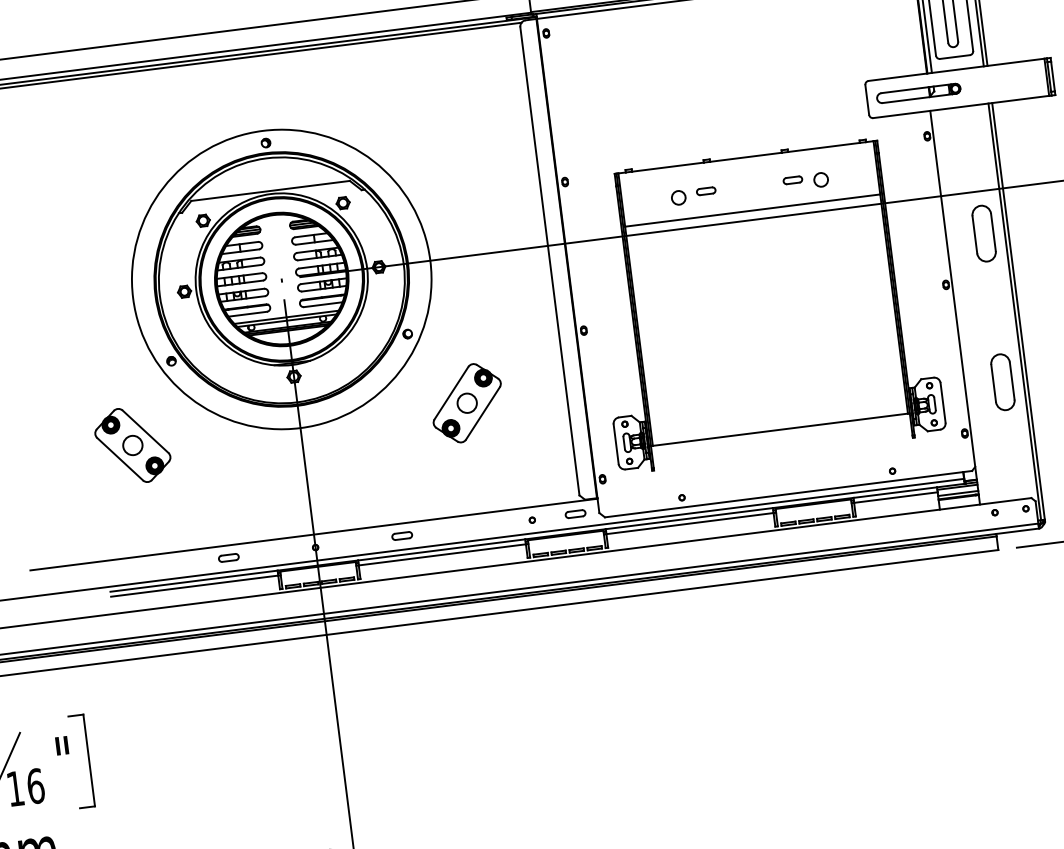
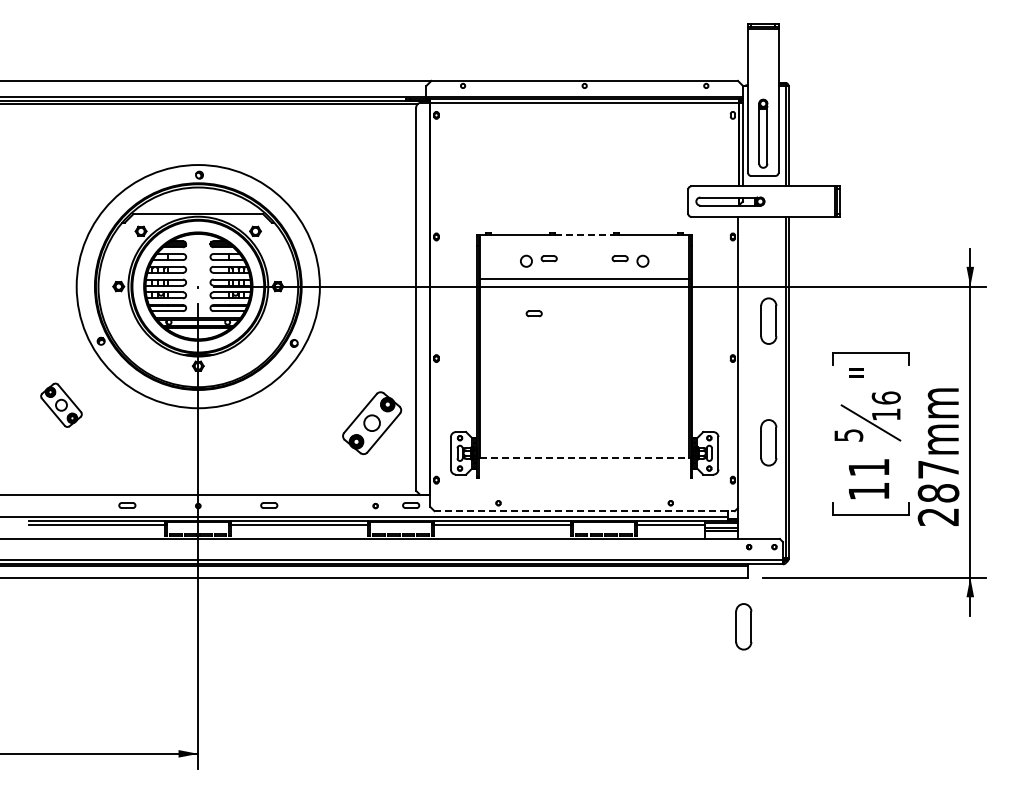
line: (746, 157) -> (585, 235), solid -> dashed
part: (695, 260) -> (533, 313), added
part: (467, 403) -> (372, 423), moved
line: (781, 429) -> (585, 458), solid -> dashed
part: (132, 445) -> (61, 405), size x0.7
line: (789, 494) -> (585, 511), solid -> dashed
part: (1000, 610) -> (743, 626), added

